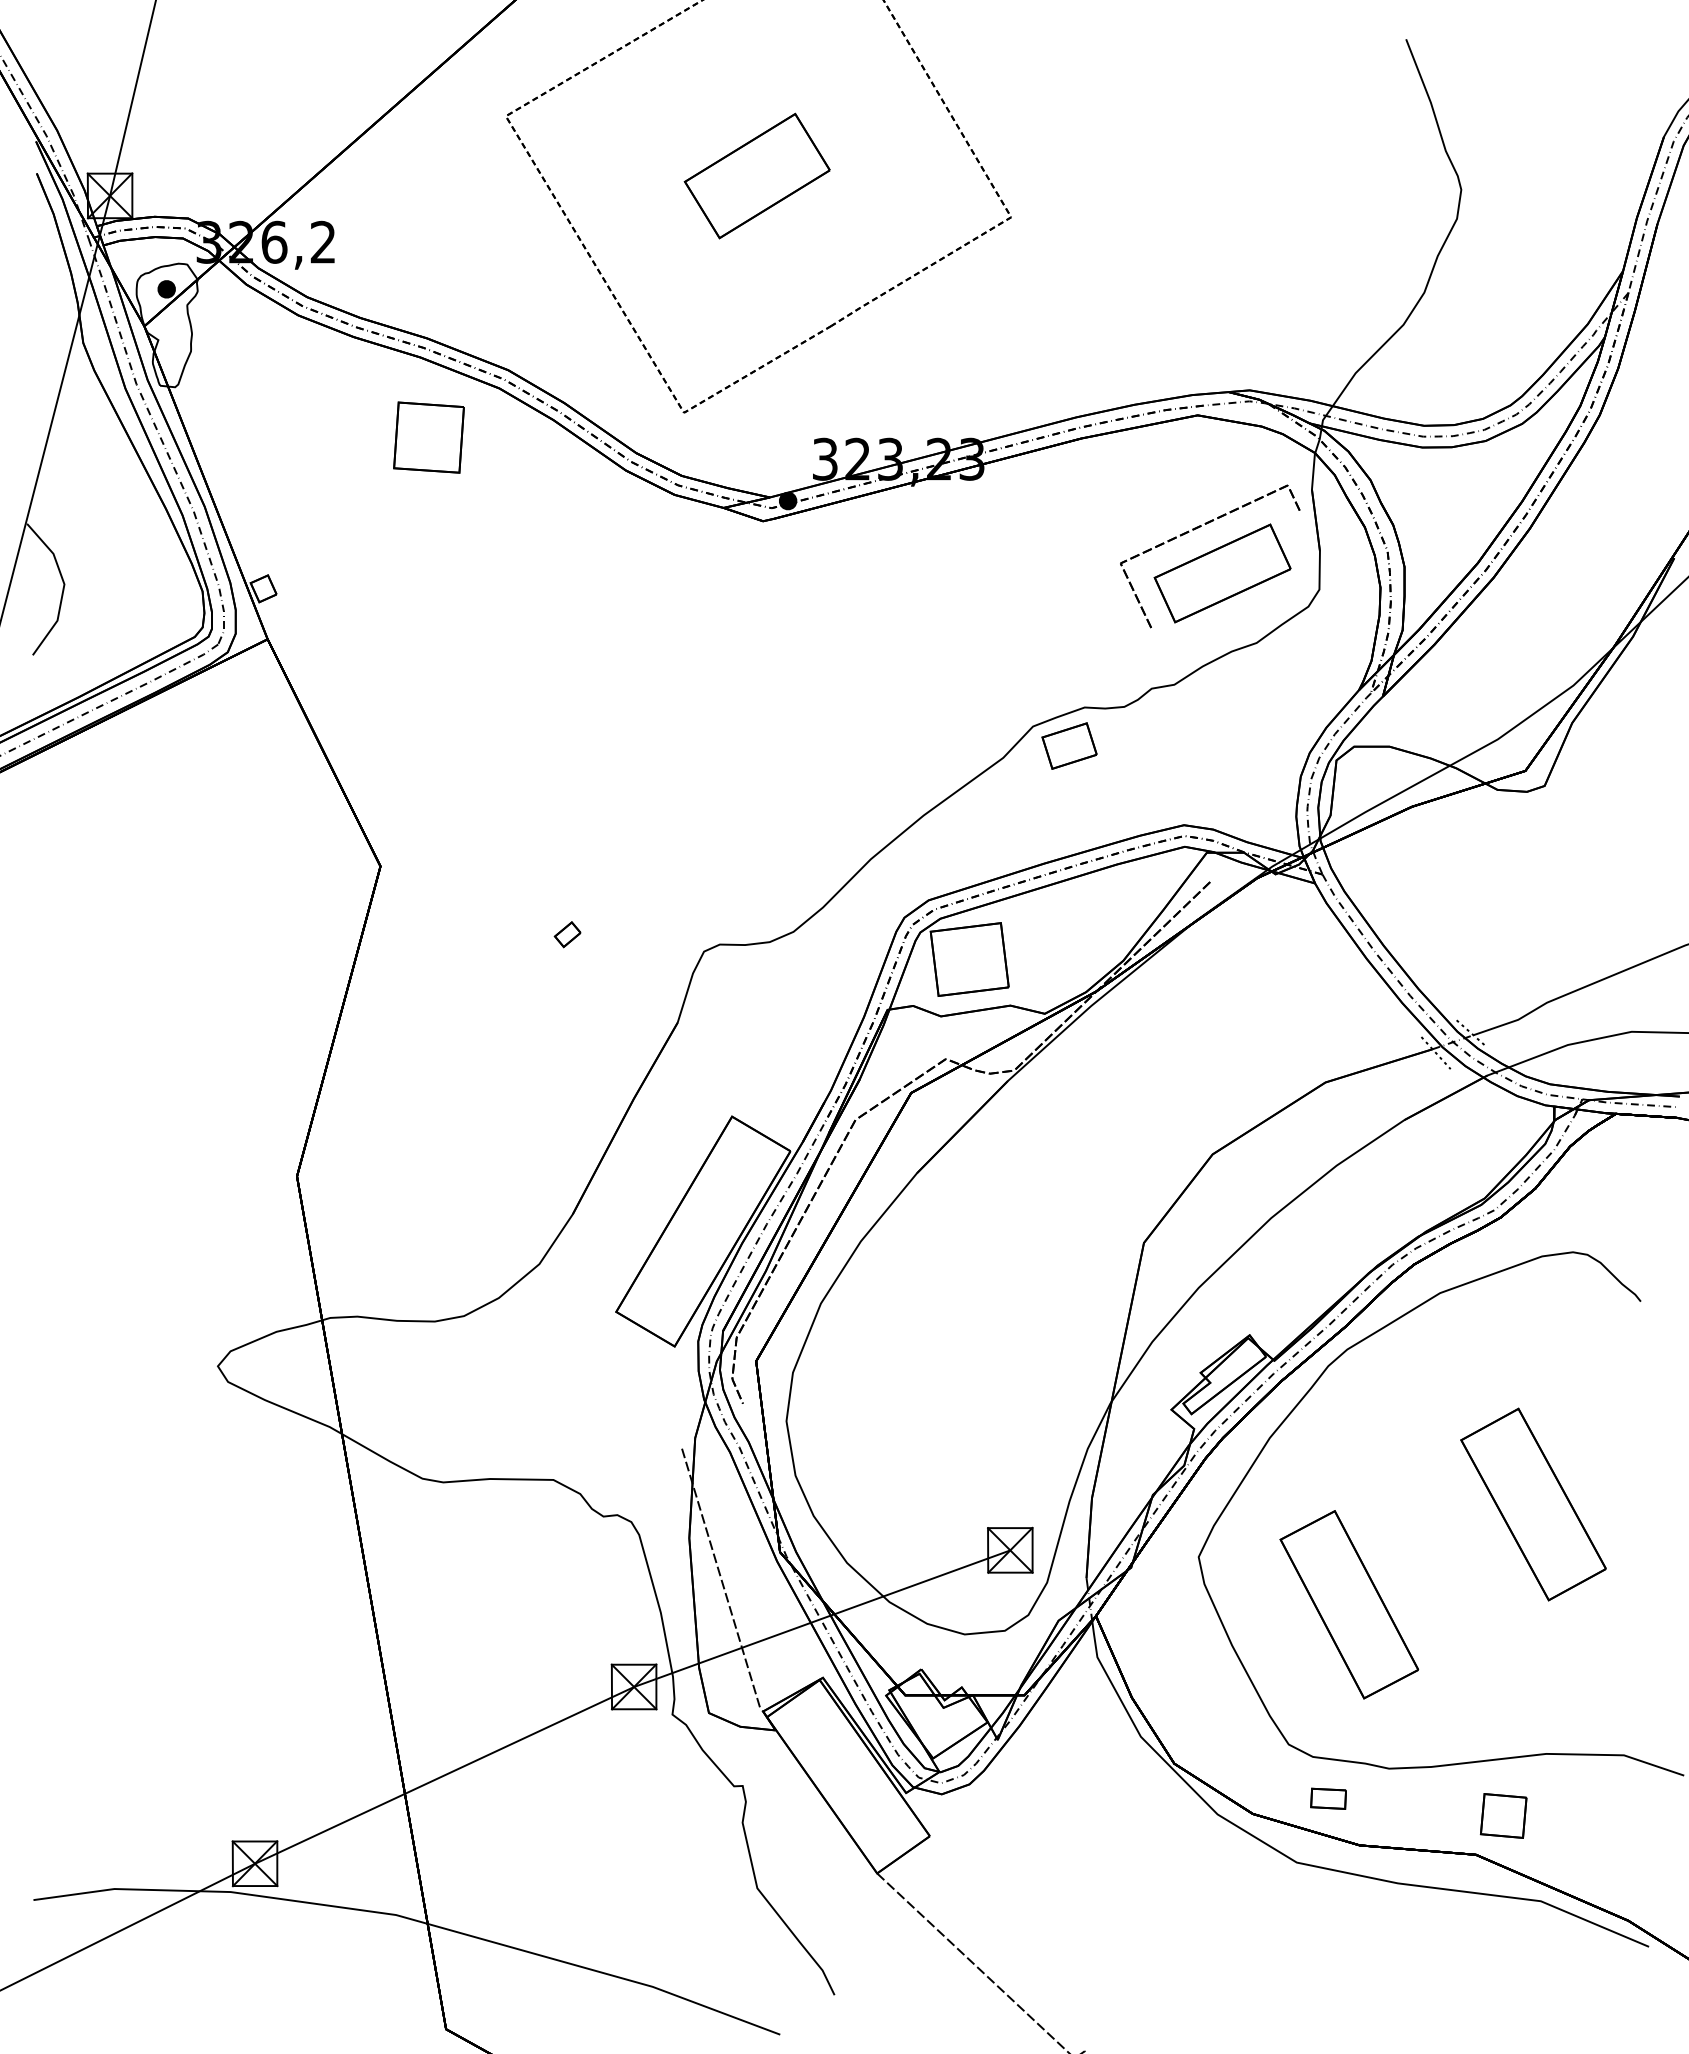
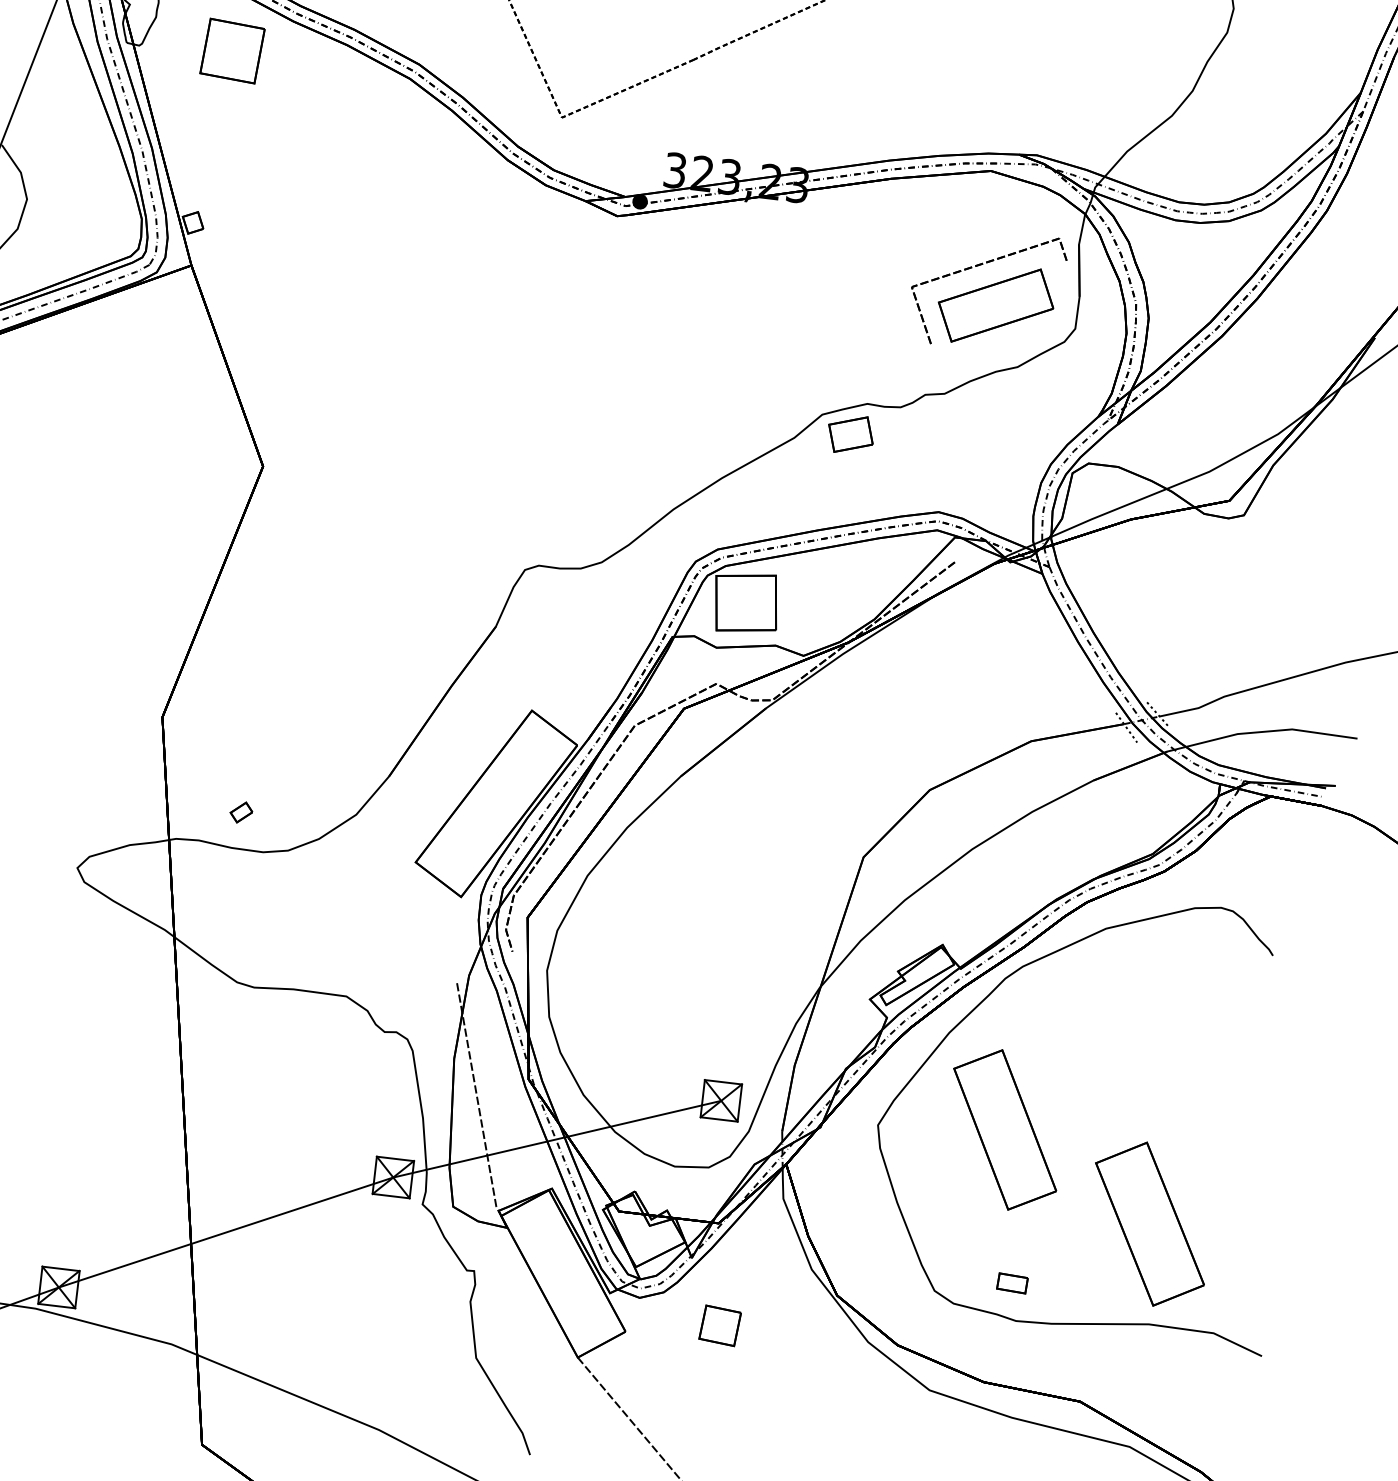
part: (428, 437) -> (232, 50), moved
part: (567, 934) -> (241, 812), moved
part: (1533, 1504) -> (1150, 1224), moved
part: (1349, 1604) -> (1005, 1129), moved
part: (1328, 1798) -> (1012, 1283), moved
part: (1503, 1815) -> (720, 1325), moved

